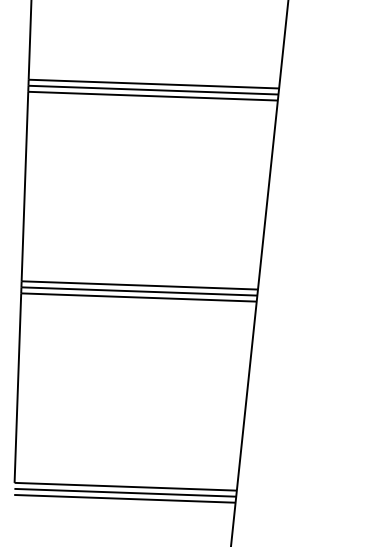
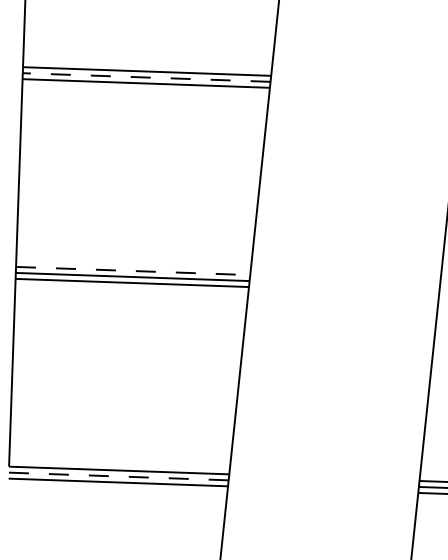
line: (153, 90) -> (146, 77), solid -> dashed
line: (140, 285) -> (133, 271), solid -> dashed
line: (125, 492) -> (118, 476), solid -> dashed

